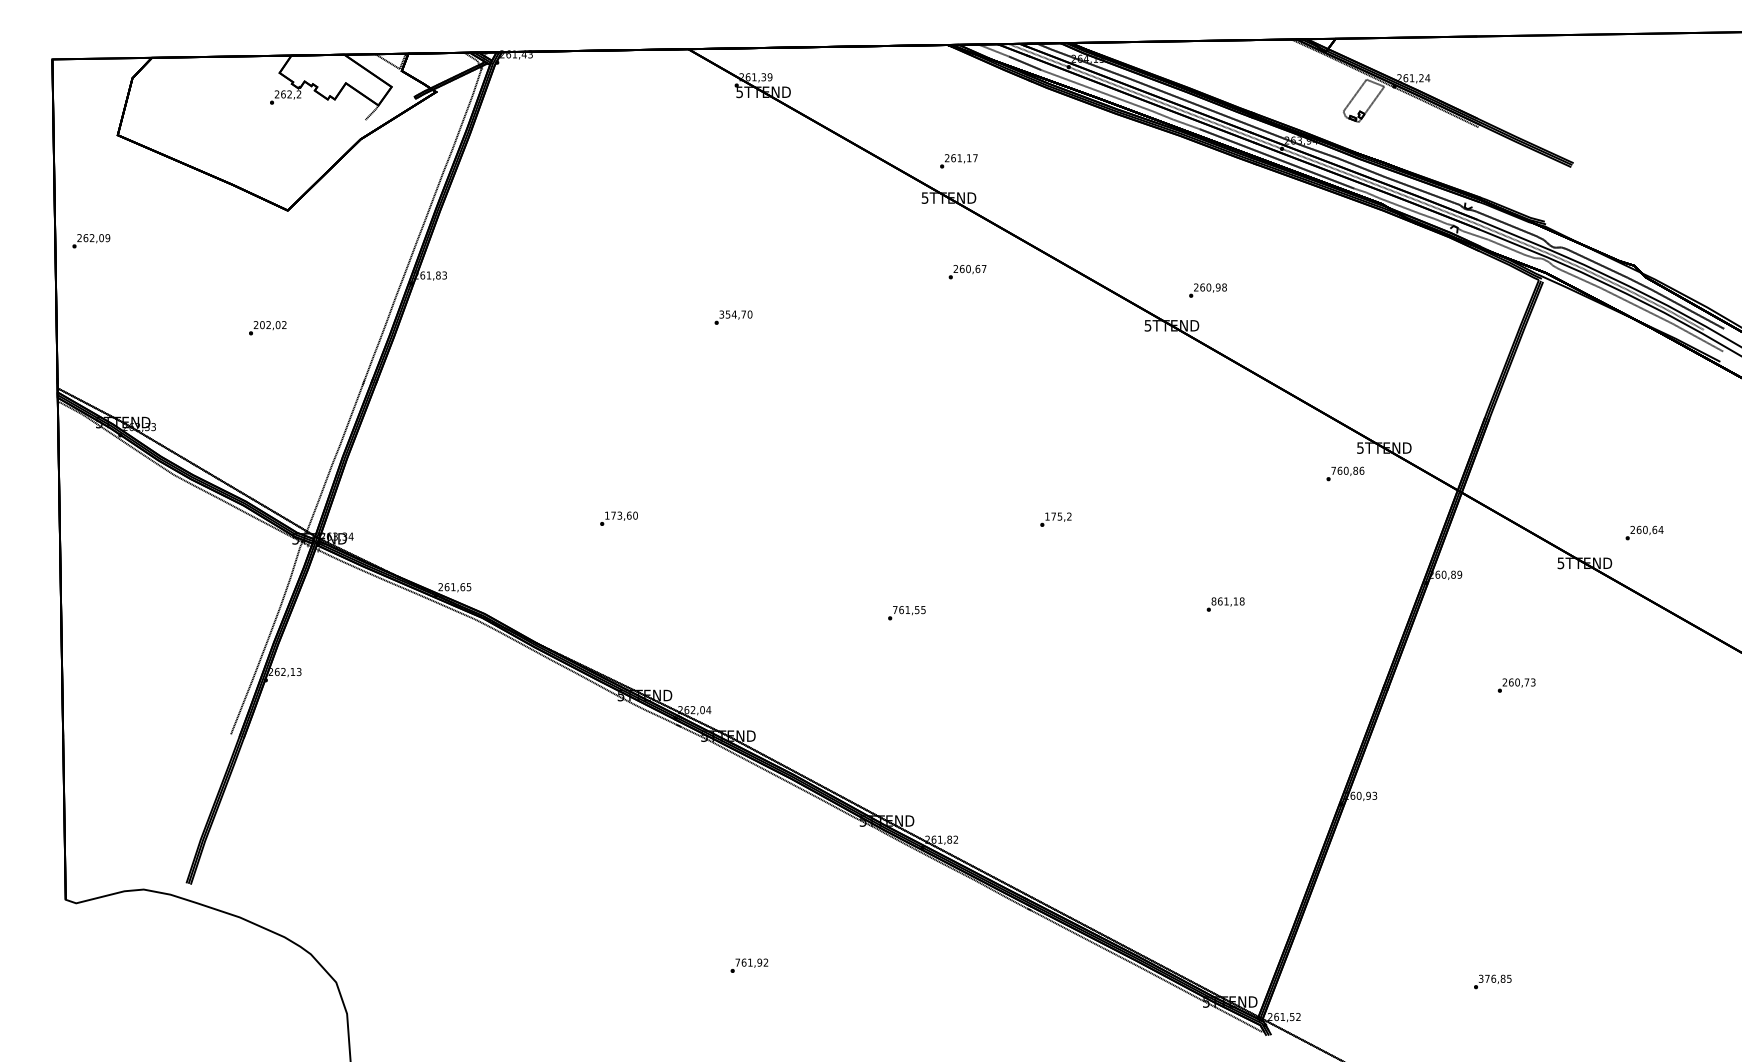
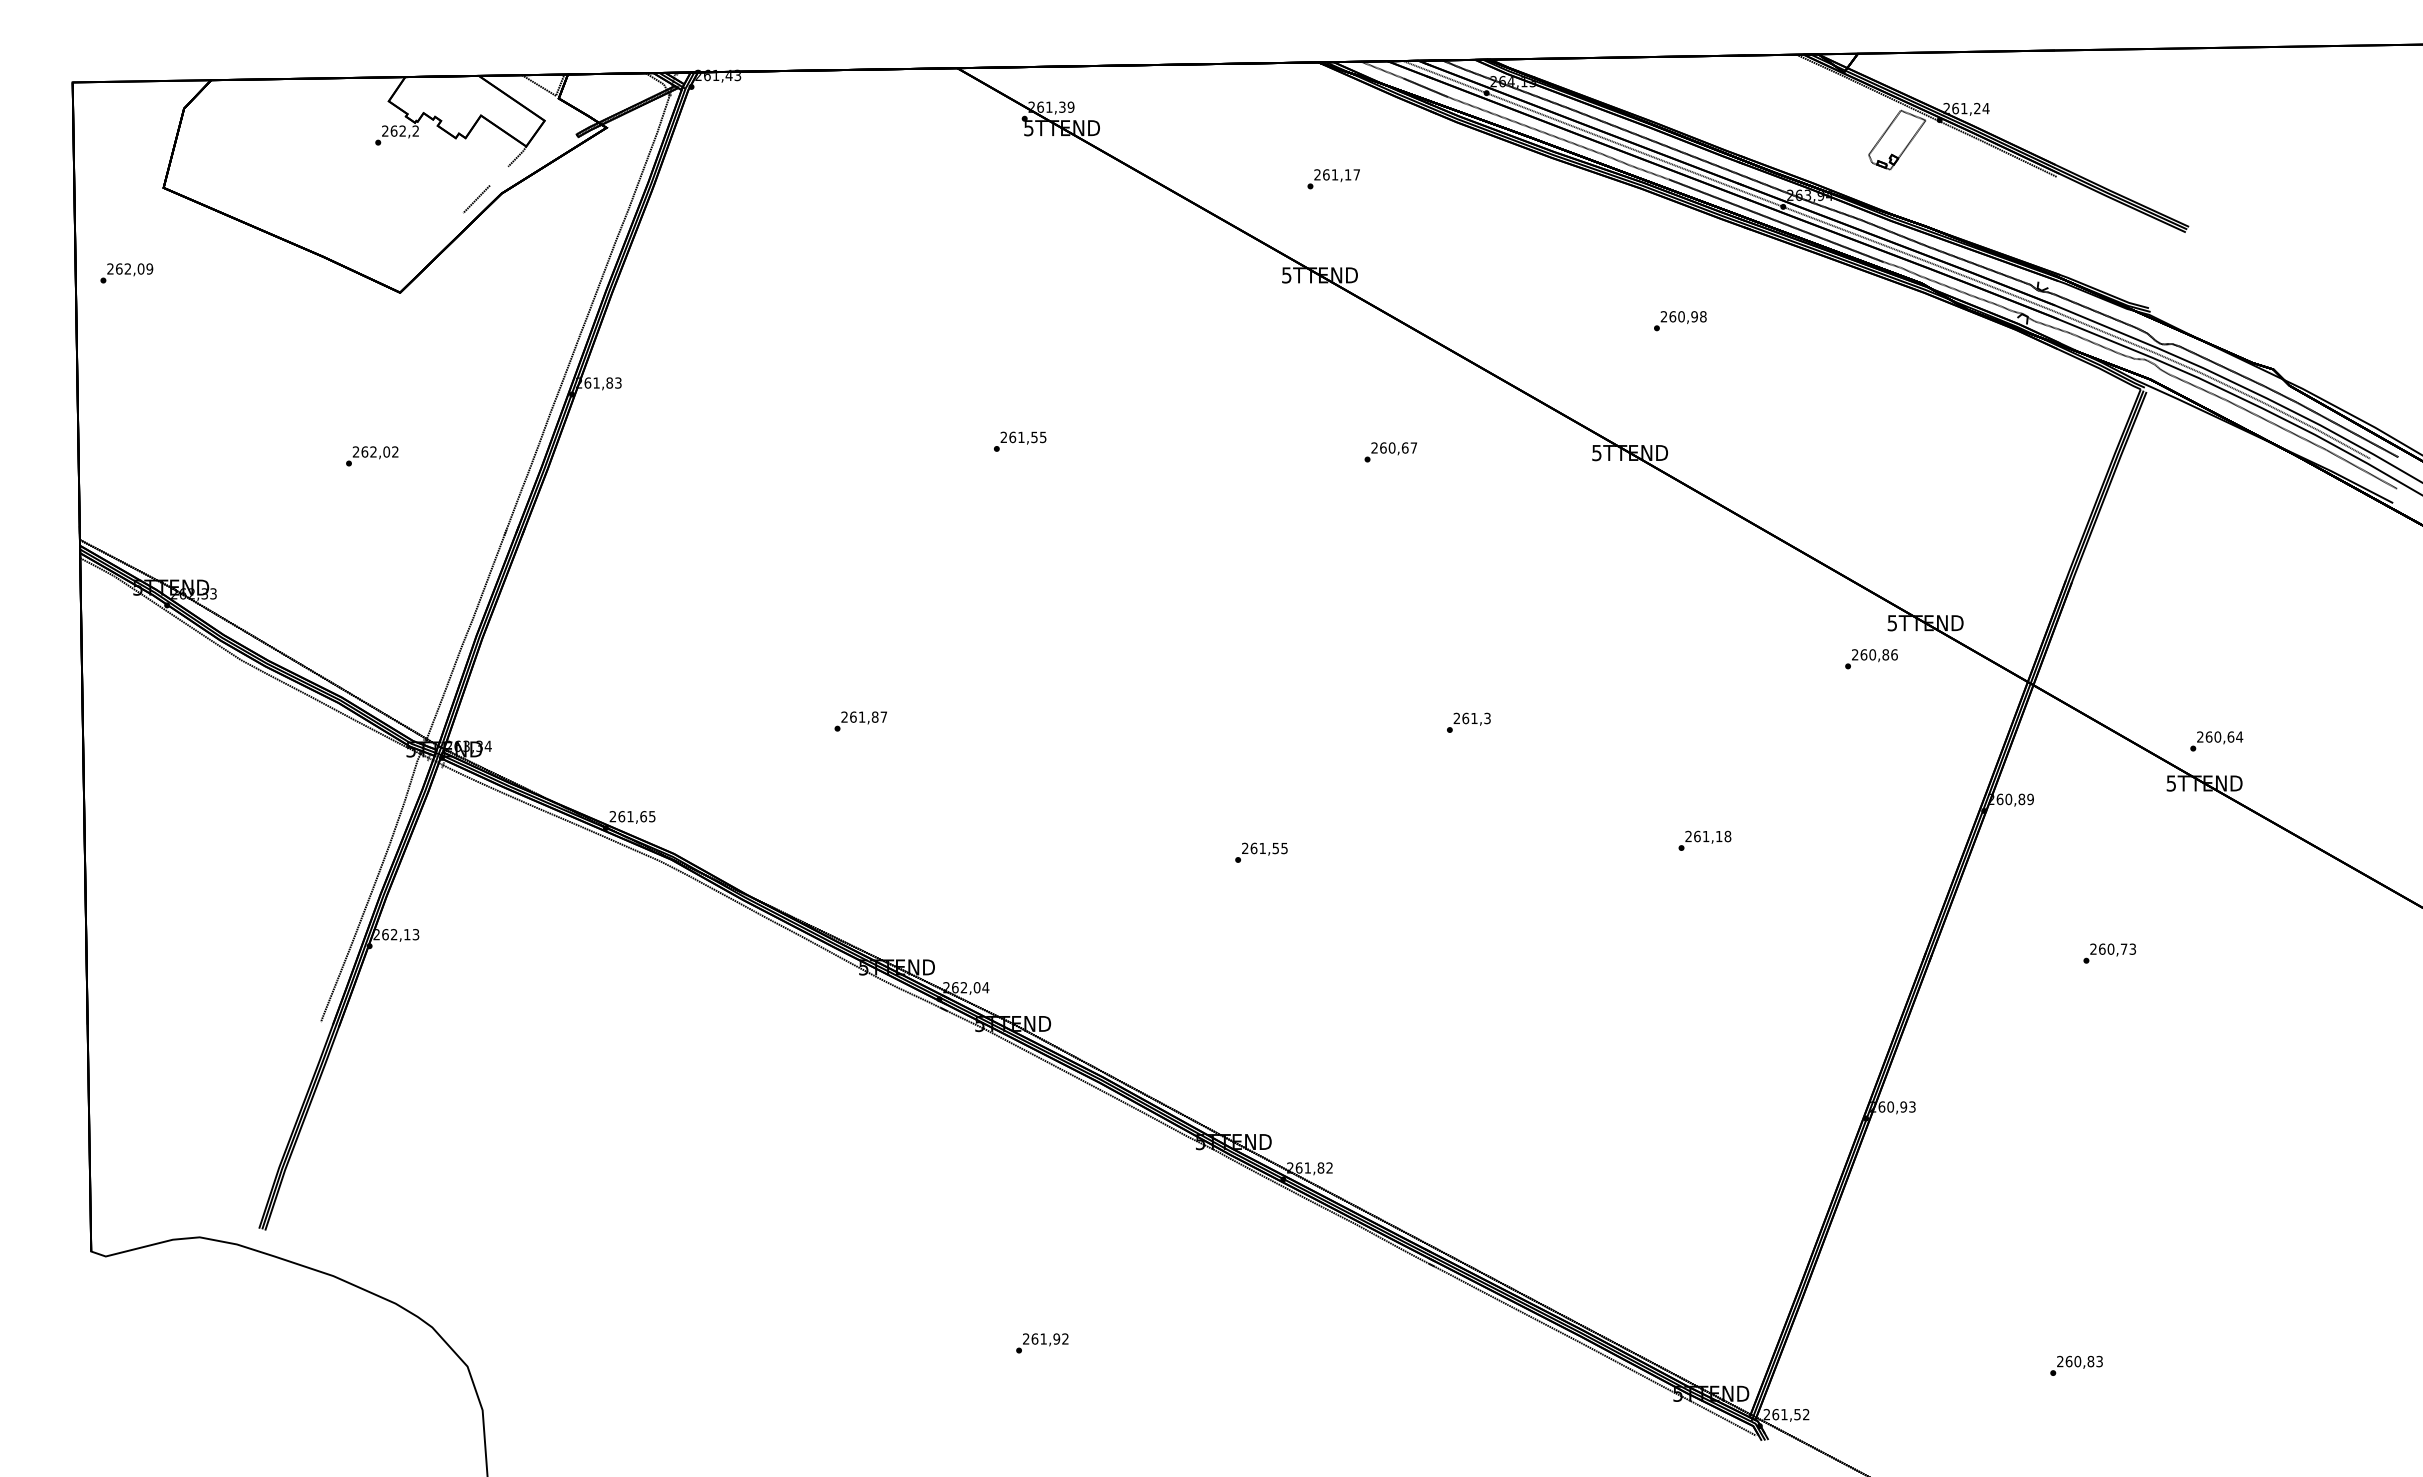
line: (342, 143) -> (476, 199), added
text: (958, 161) -> (1333, 179), moved
text: (91, 241) -> (126, 273), moved
text: (967, 272) -> (1390, 452), moved
text: (1208, 290) -> (1680, 321), moved
text: (735, 314) -> (1023, 437), 354,70 -> 261,55
text: (262, 324) -> (364, 451), 202,02 -> 262,02
text: (1333, 470) -> (1855, 654), 760,86 -> 260,86
text: (621, 515) -> (864, 716), 173,60 -> 261,87
text: (1057, 516) -> (1471, 718), 175,2 -> 261,3
text: (1644, 533) -> (2216, 741), moved
text: (1213, 601) -> (1688, 836), 861,18 -> 261,18
text: (895, 609) -> (1245, 847), 761,55 -> 261,55
text: (738, 962) -> (1026, 1338), 761,92 -> 261,92
text: (1494, 978) -> (2079, 1361), 376,85 -> 260,83

